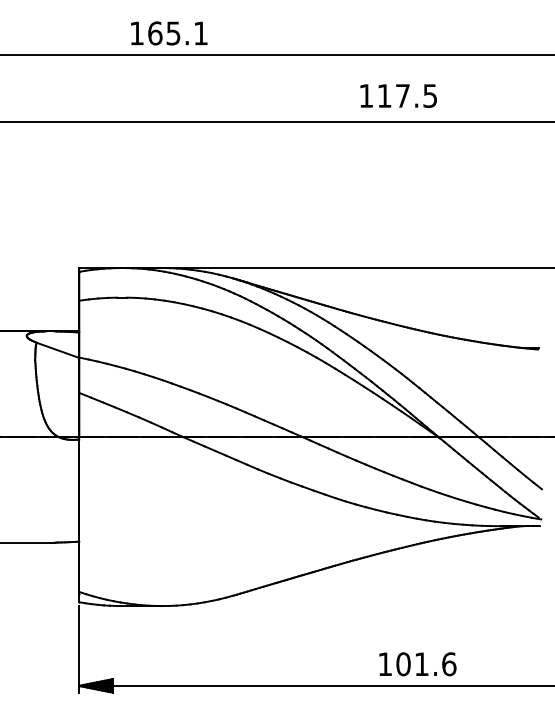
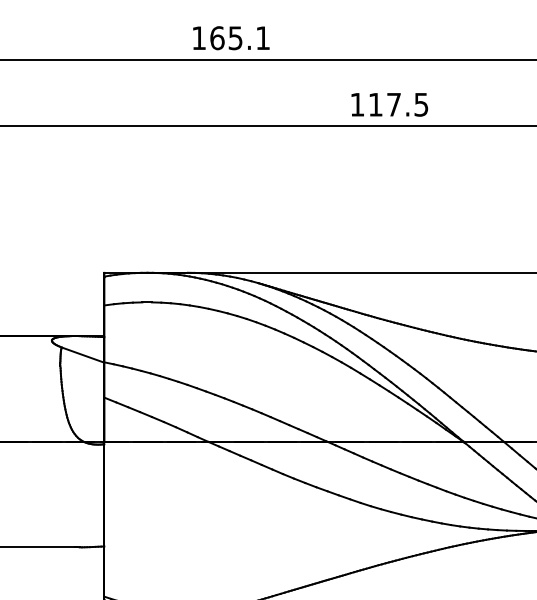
text: (169, 33) -> (231, 38), moved
text: (398, 95) -> (389, 104), moved

